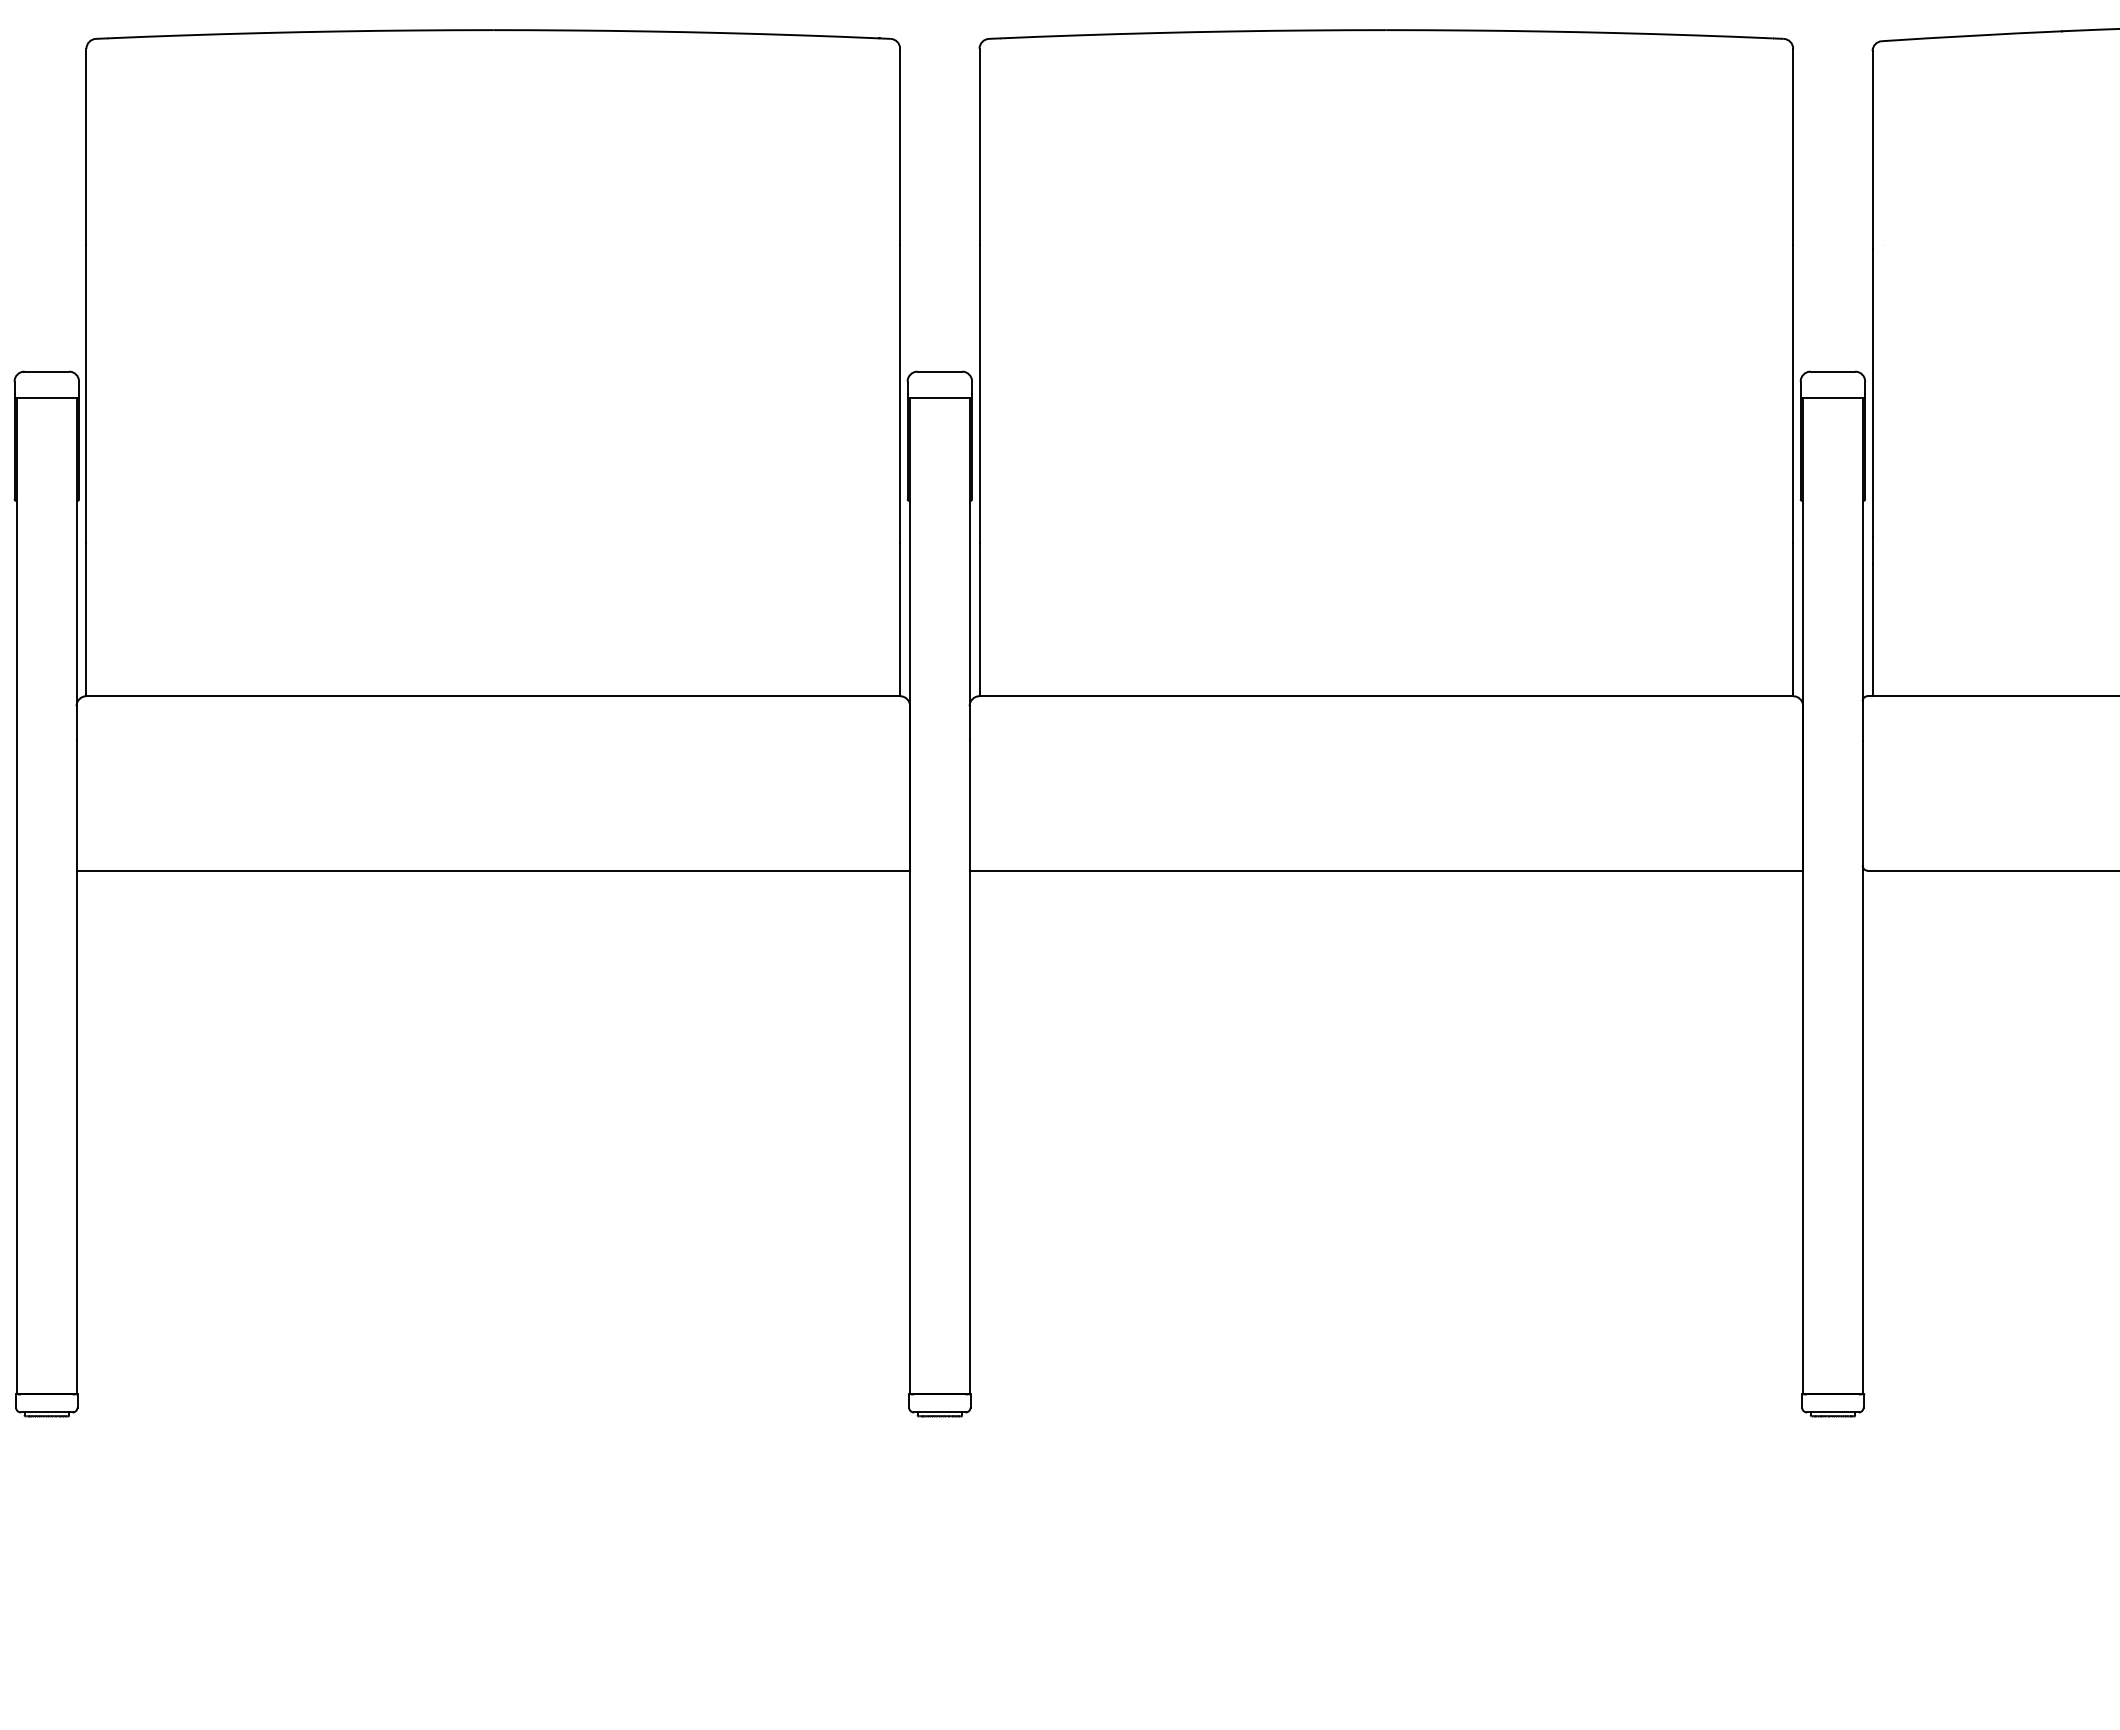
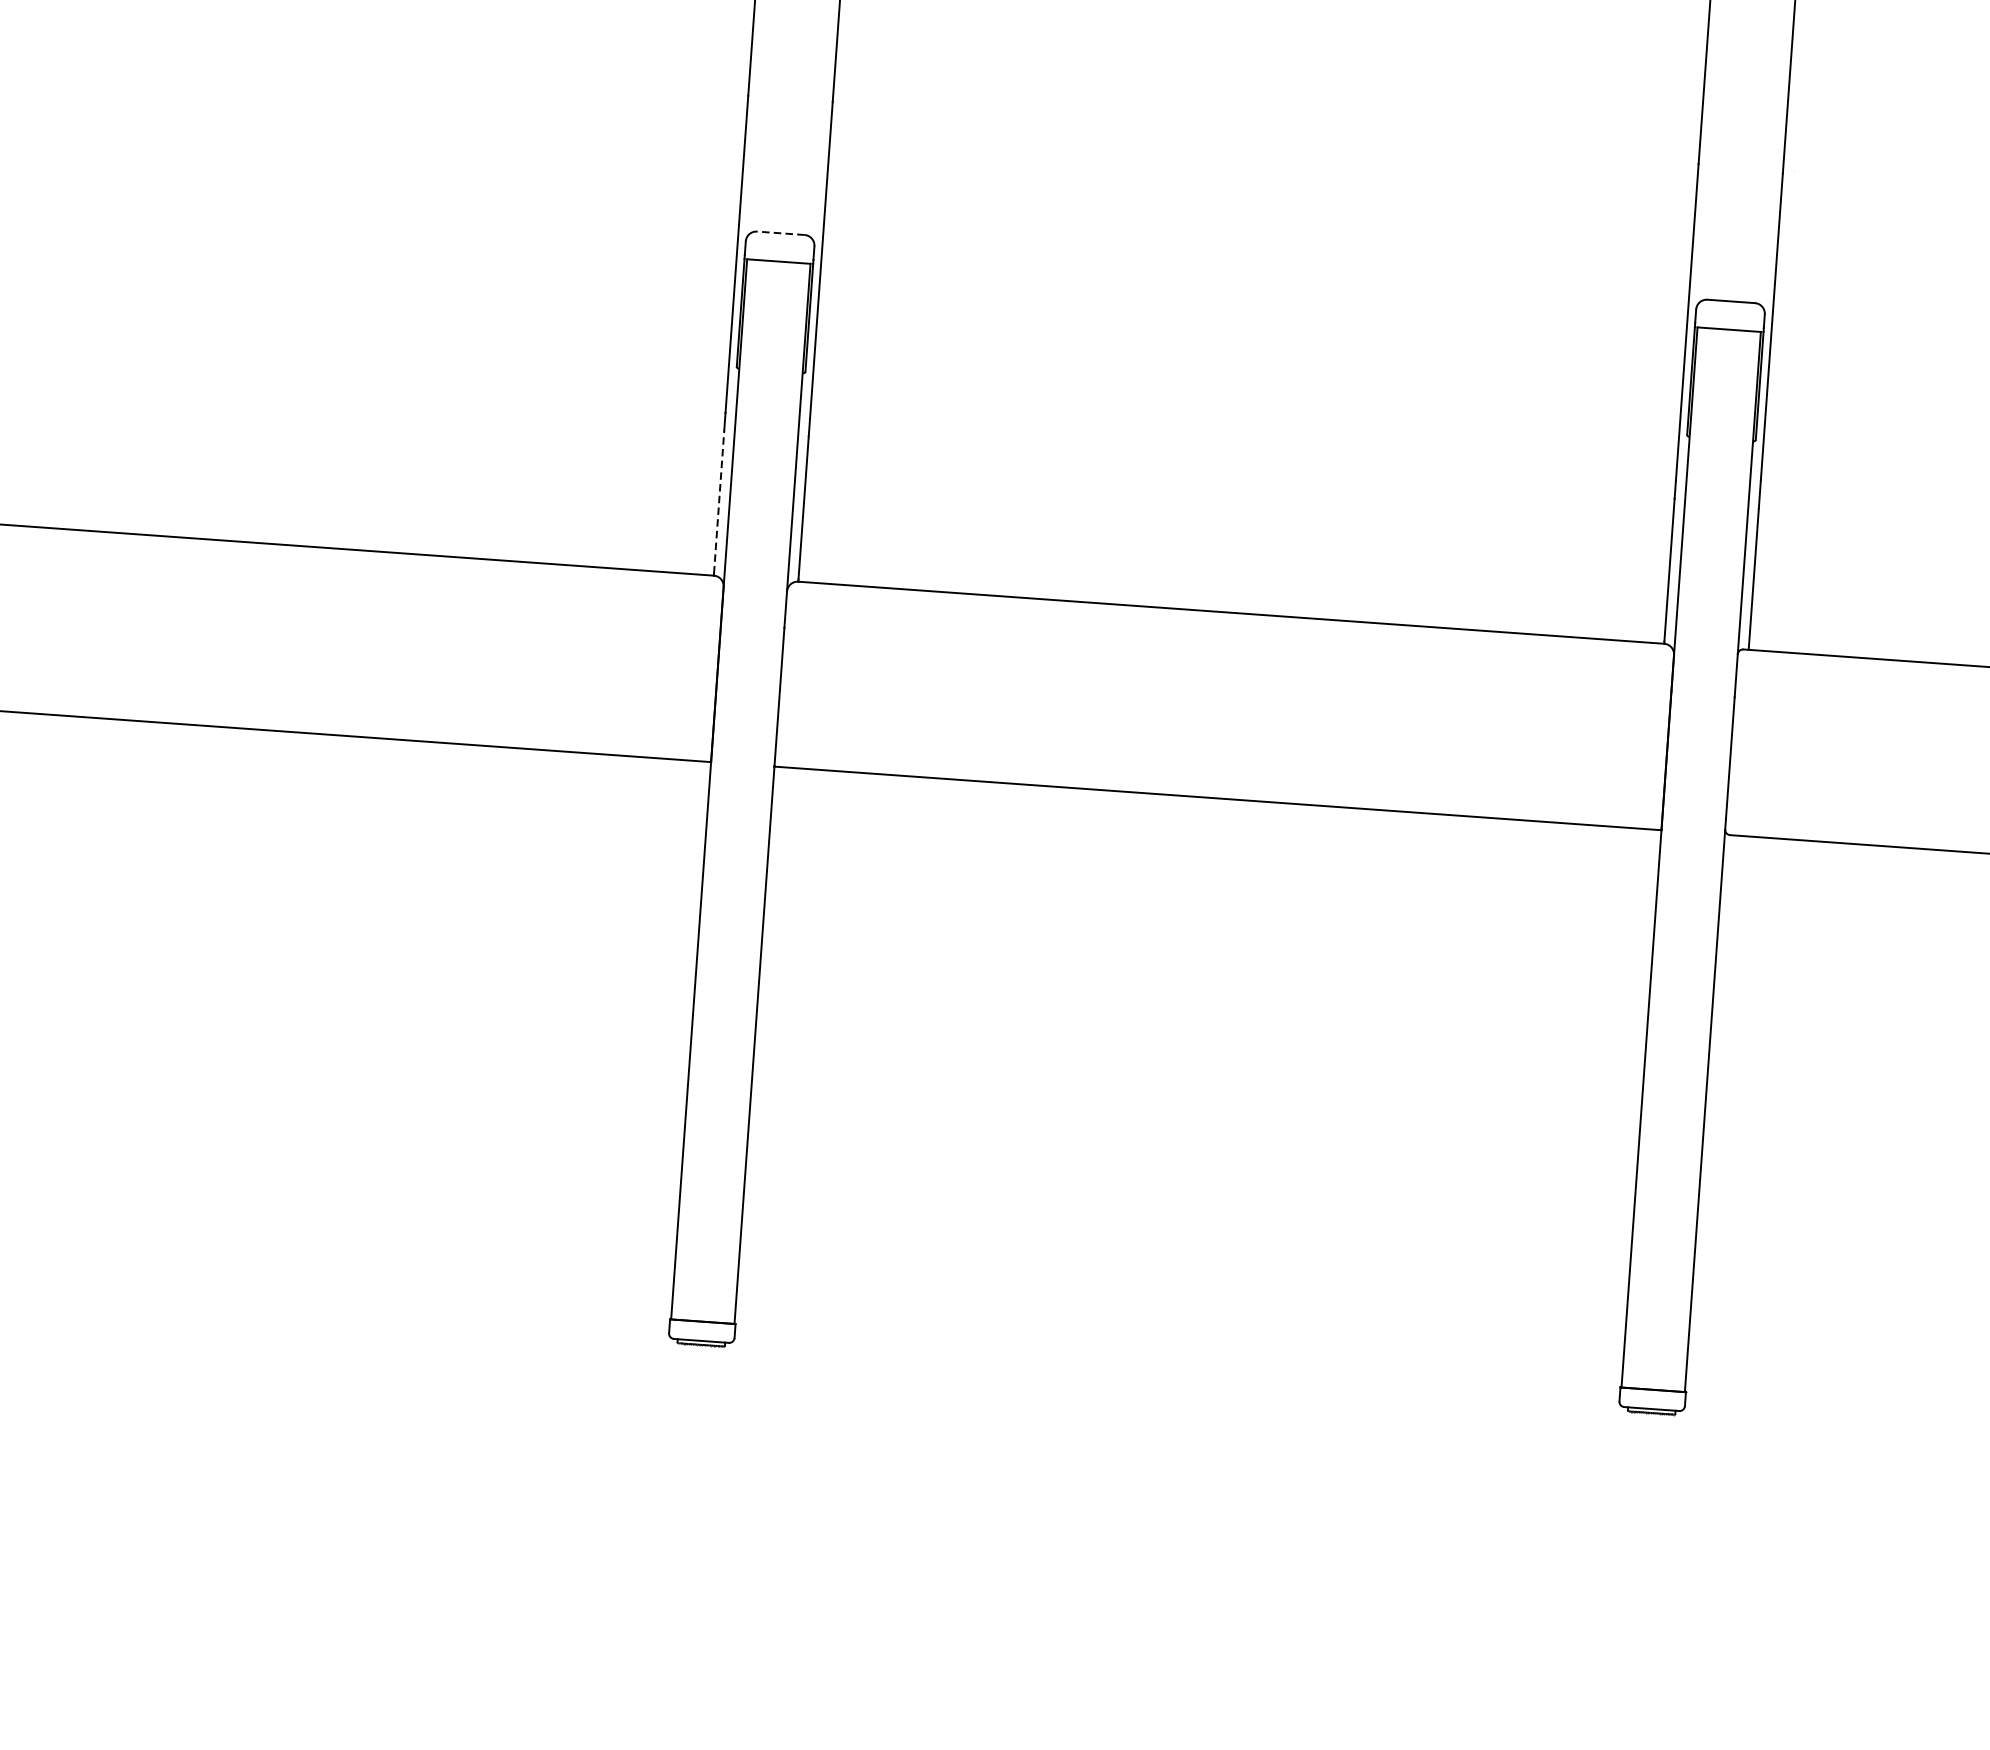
line: (939, 371) -> (780, 233), solid -> dashed
line: (900, 626) -> (719, 501), solid -> dashed

